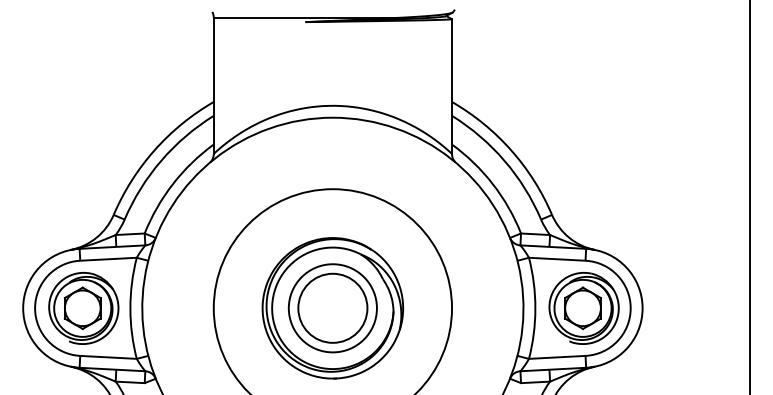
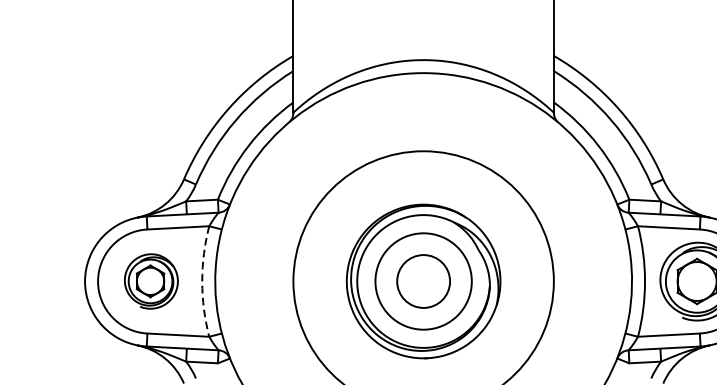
part: (83, 307) -> (150, 280), size x0.7
circle: (332, 307) -> (423, 280), size x0.7
arc: (130, 308) -> (202, 281), solid -> dashed

